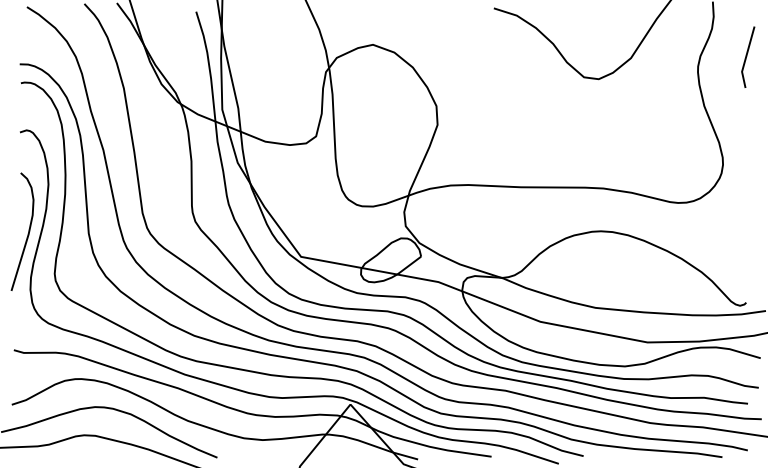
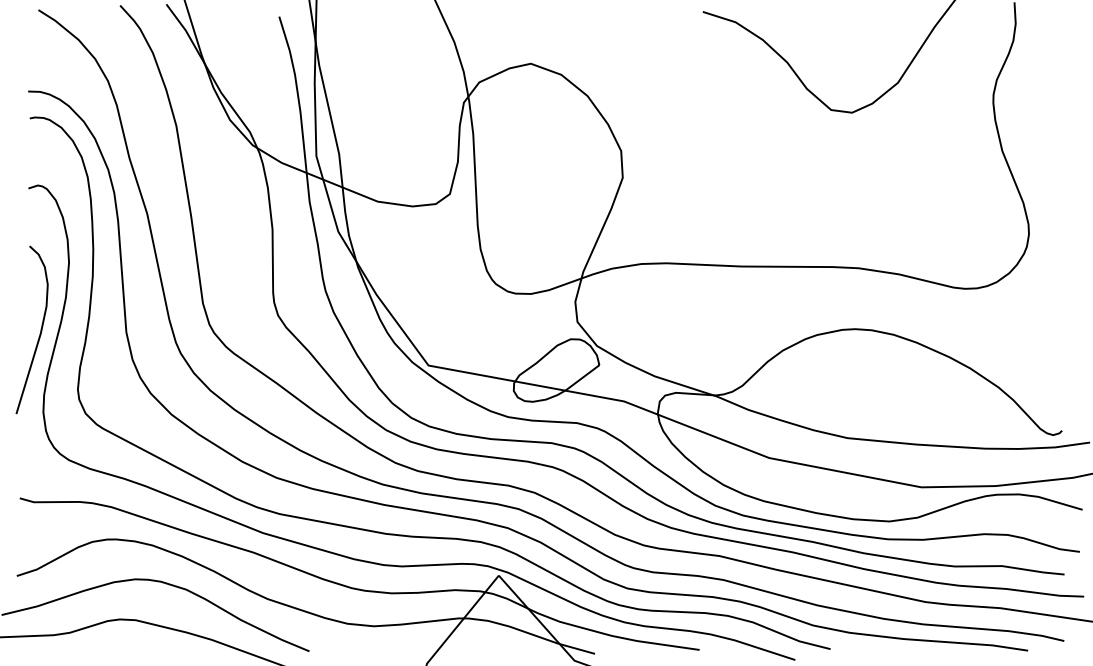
line: (746, 57) -> (1062, 81), removed

